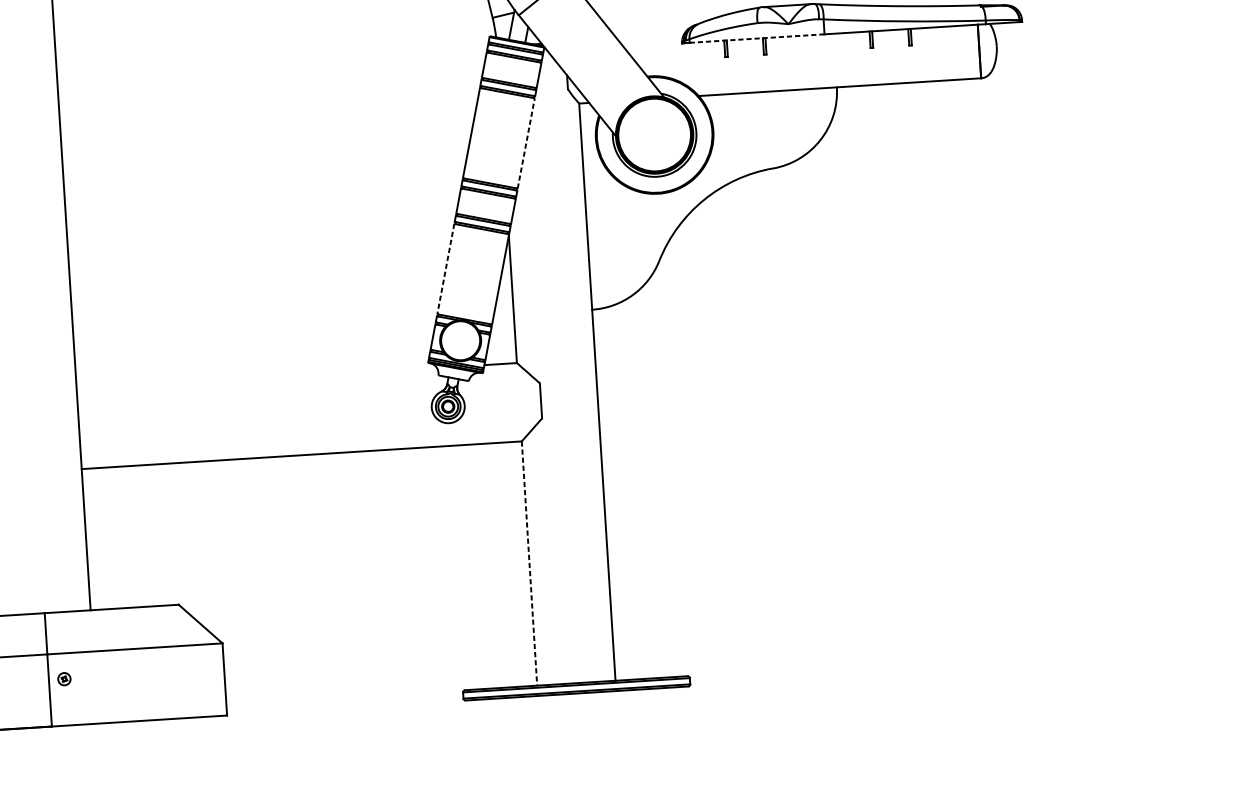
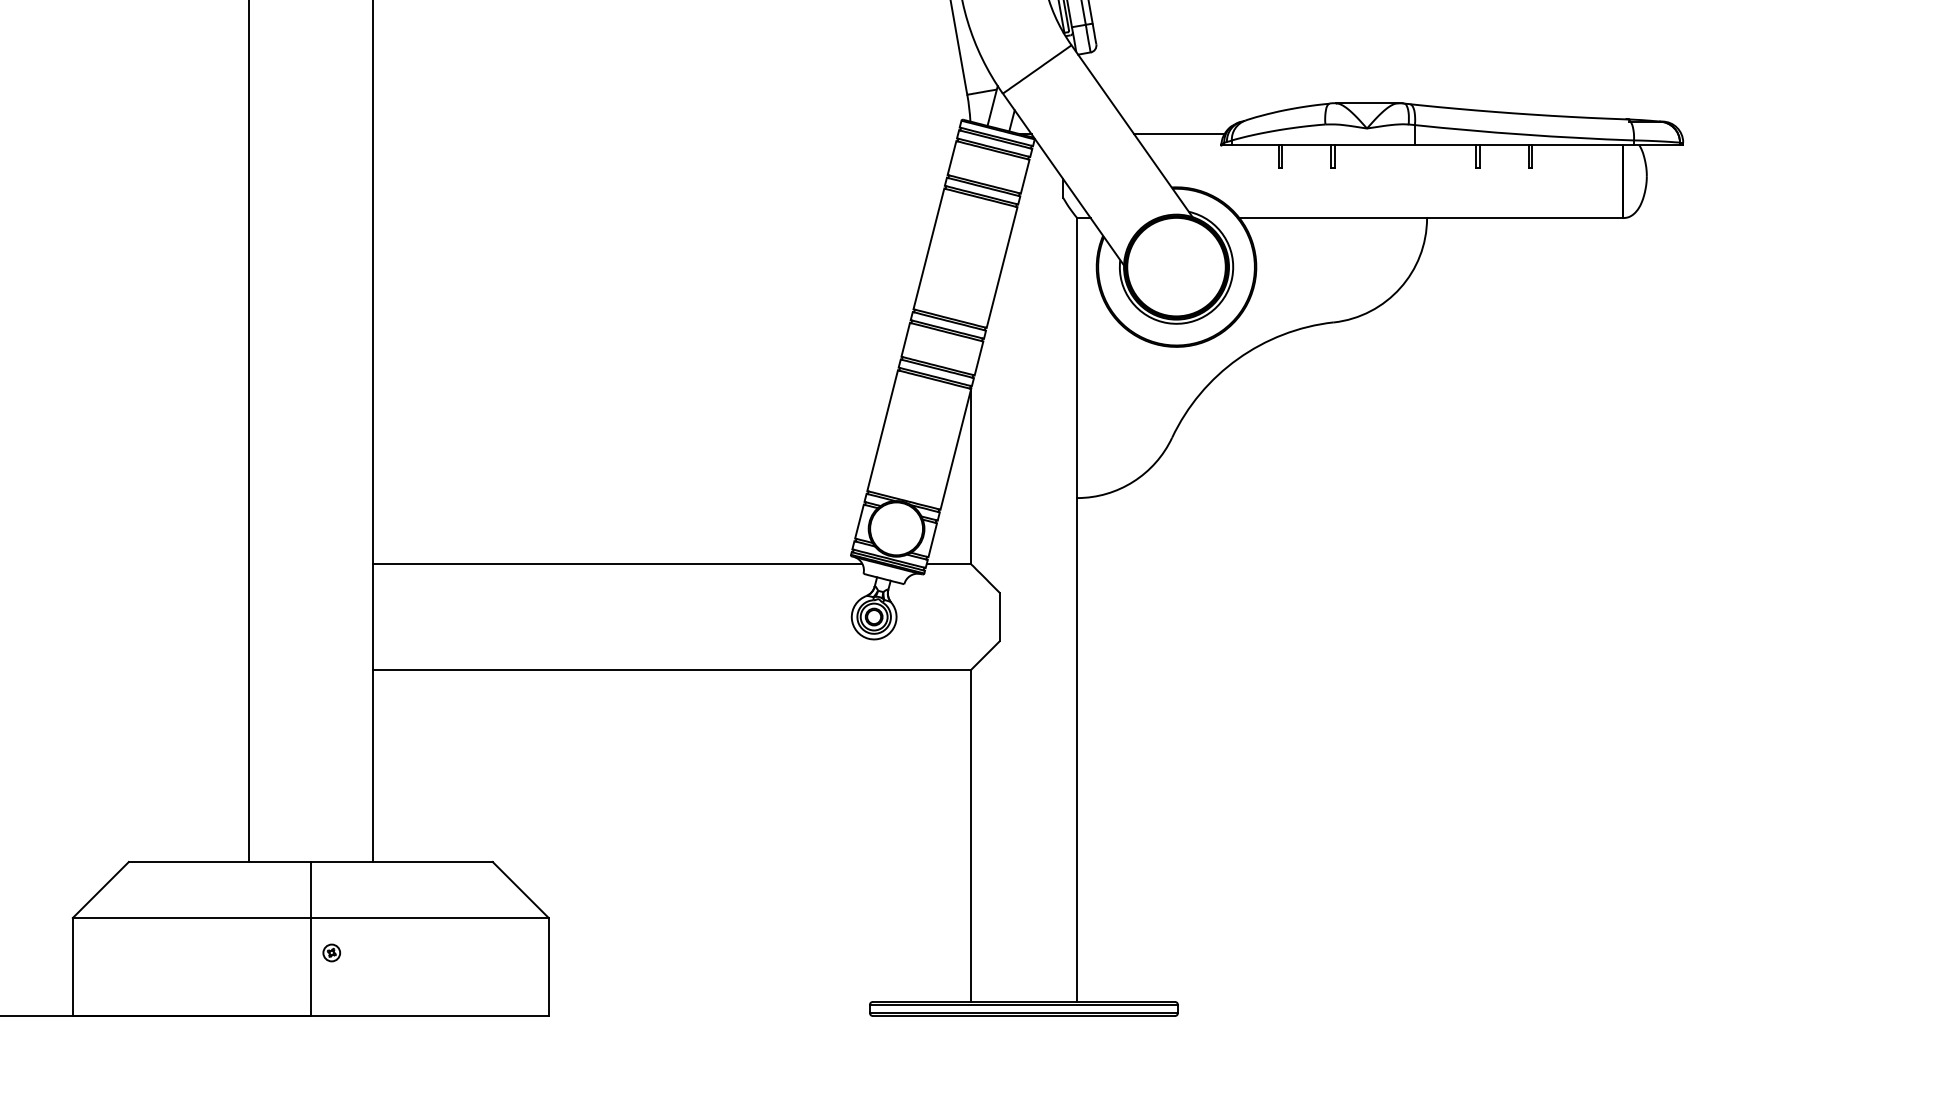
line: (650, 37) -> (1179, 134), added
line: (757, 38) -> (1323, 145), dashed -> solid
line: (526, 143) -> (1002, 267), dashed -> solid
line: (445, 269) -> (882, 431), dashed -> solid
line: (256, 379) -> (617, 563), added
line: (529, 563) -> (970, 836), dashed -> solid

